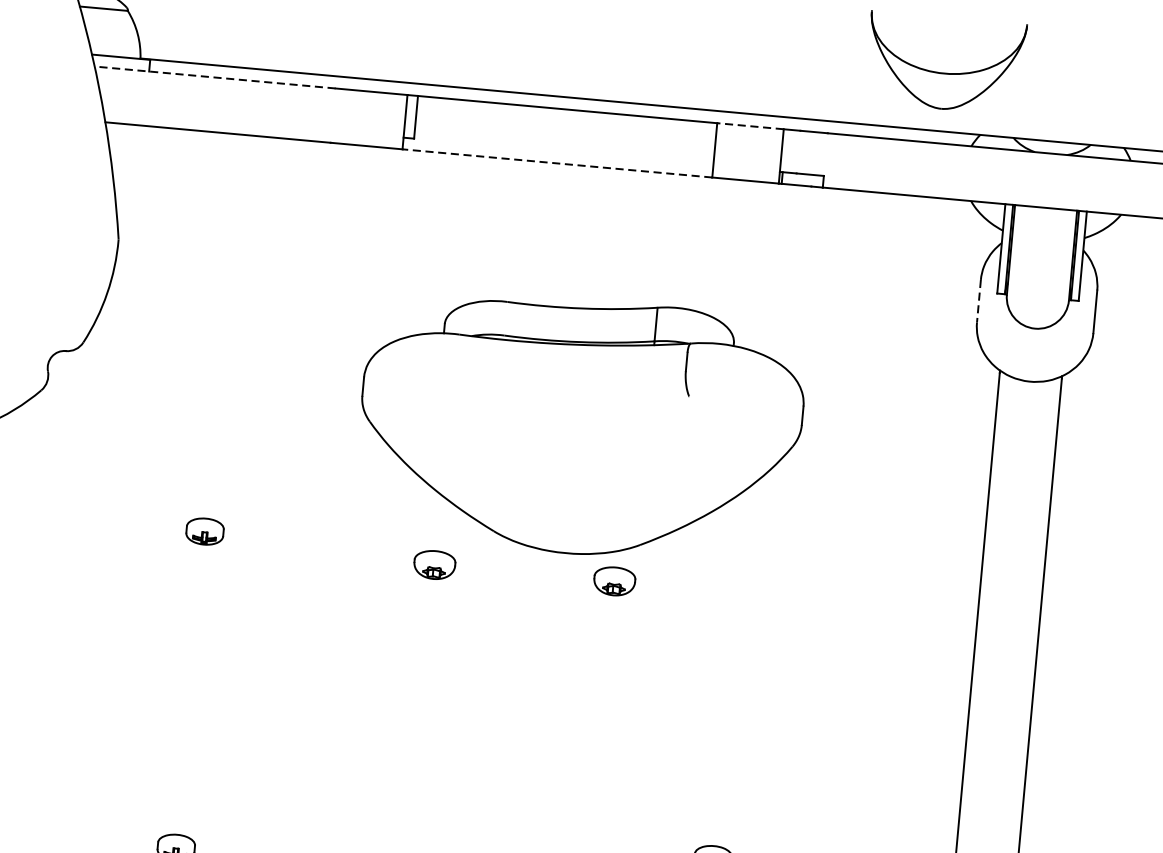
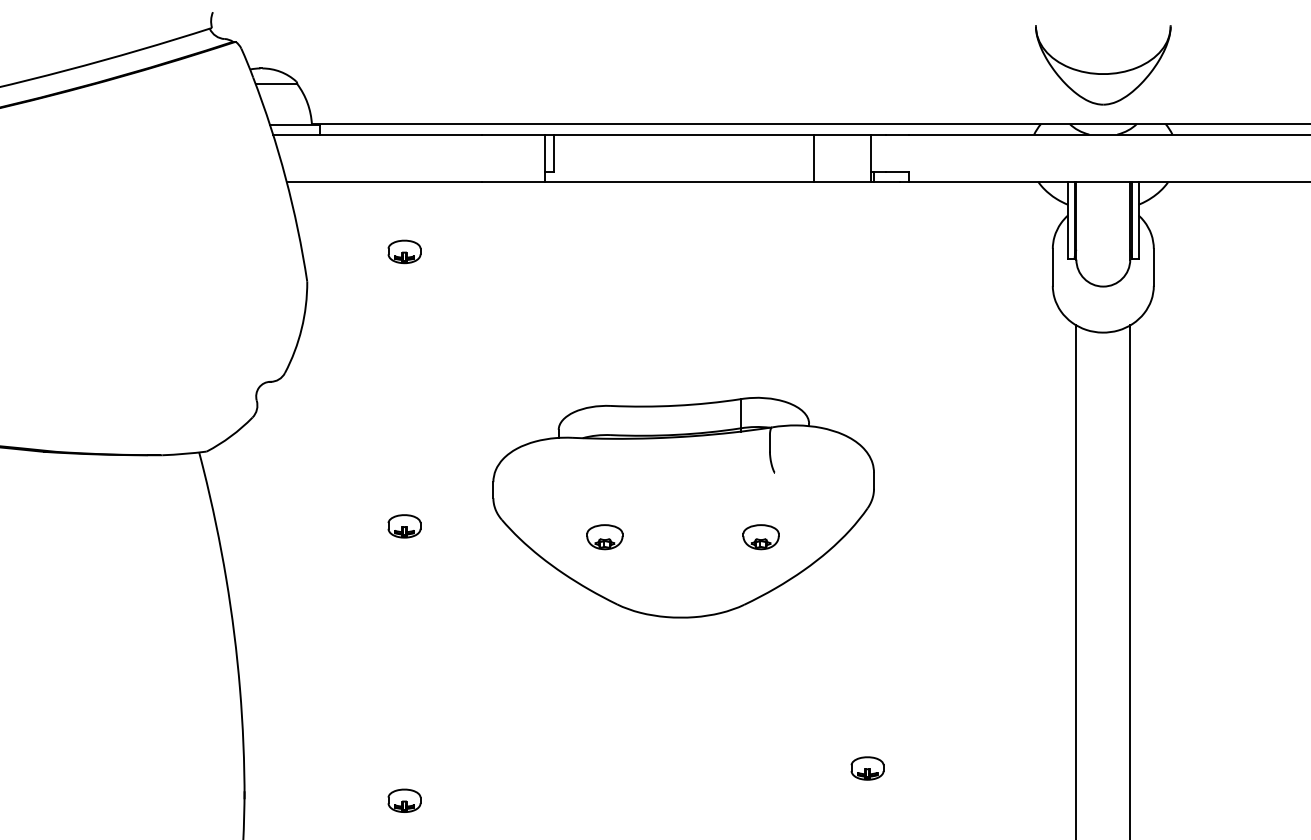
part: (944, 72) -> (1103, 73), moved
line: (214, 77) -> (377, 134), dashed -> solid
line: (750, 126) -> (842, 134), dashed -> solid
line: (556, 163) -> (678, 181), dashed -> solid
part: (233, 214) -> (404, 251), added
line: (978, 301) -> (1052, 267), dashed -> solid
part: (580, 426) -> (683, 507), moved

